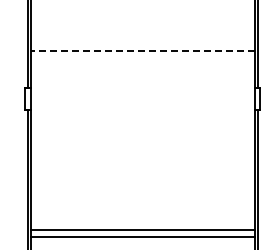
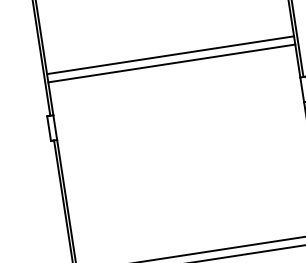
line: (142, 50) -> (170, 55), dashed -> solid
line: (142, 57) -> (171, 63), added

